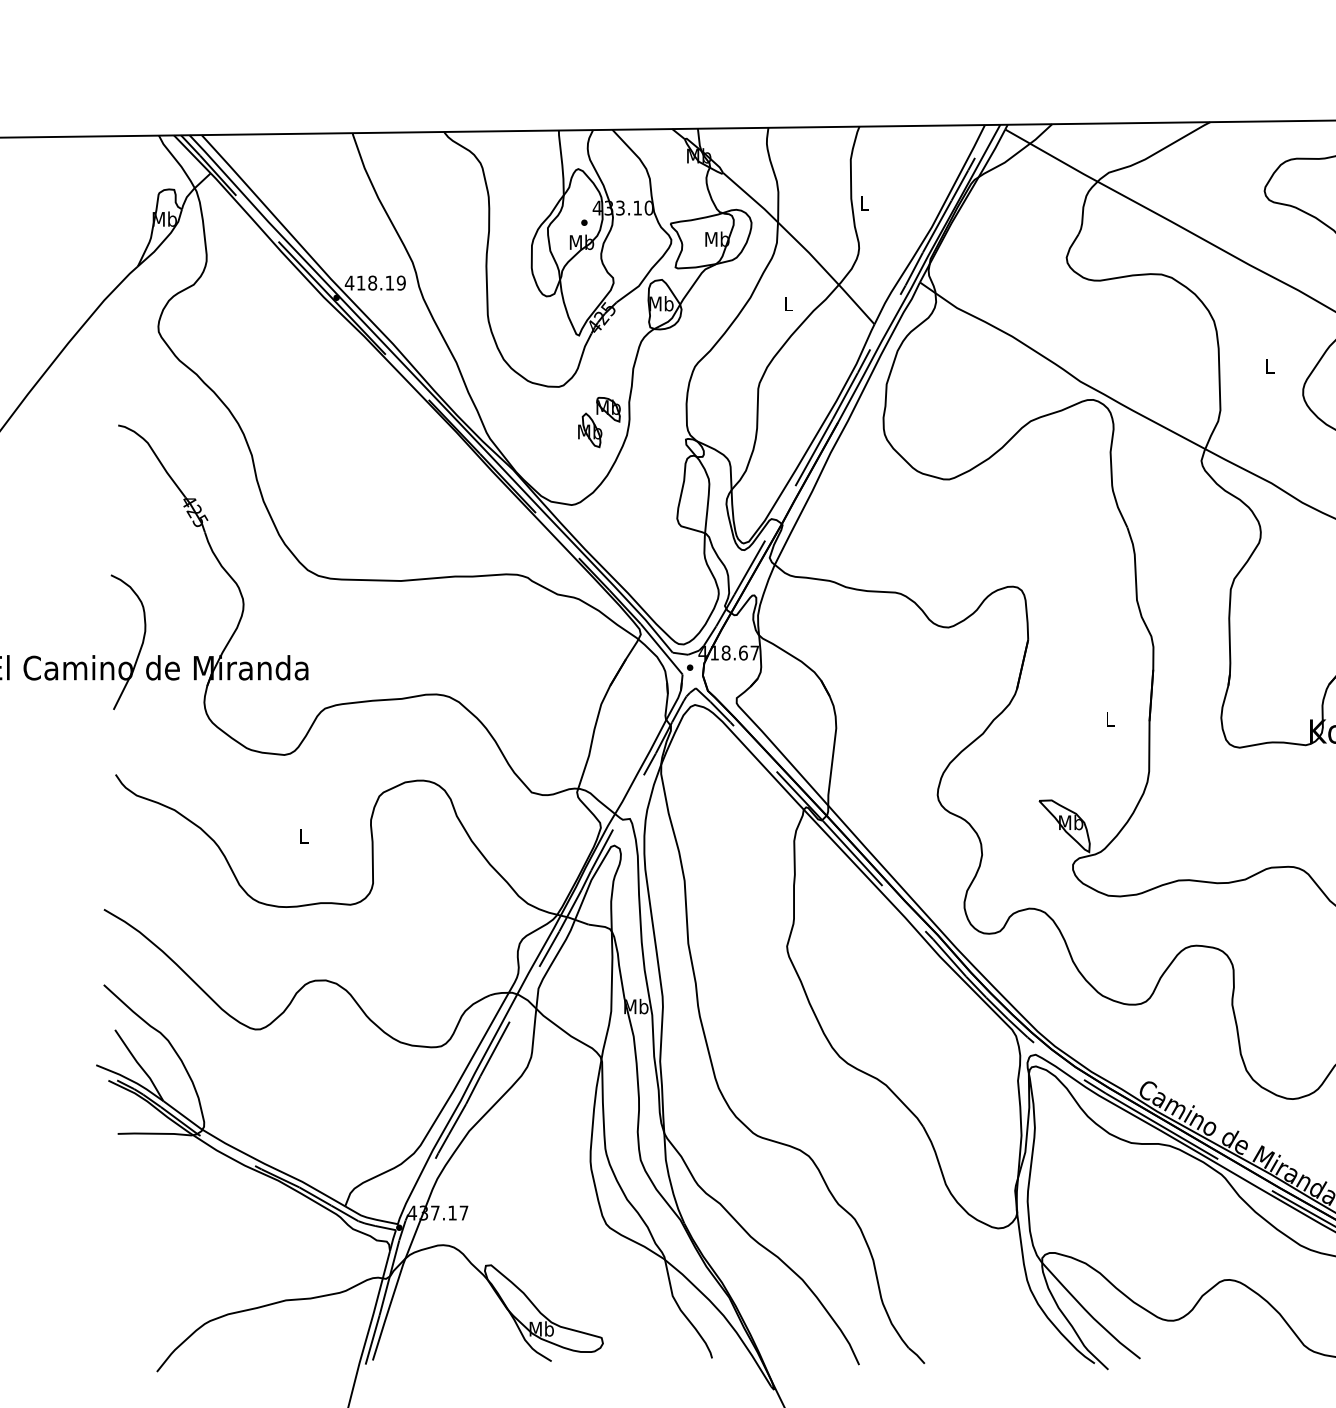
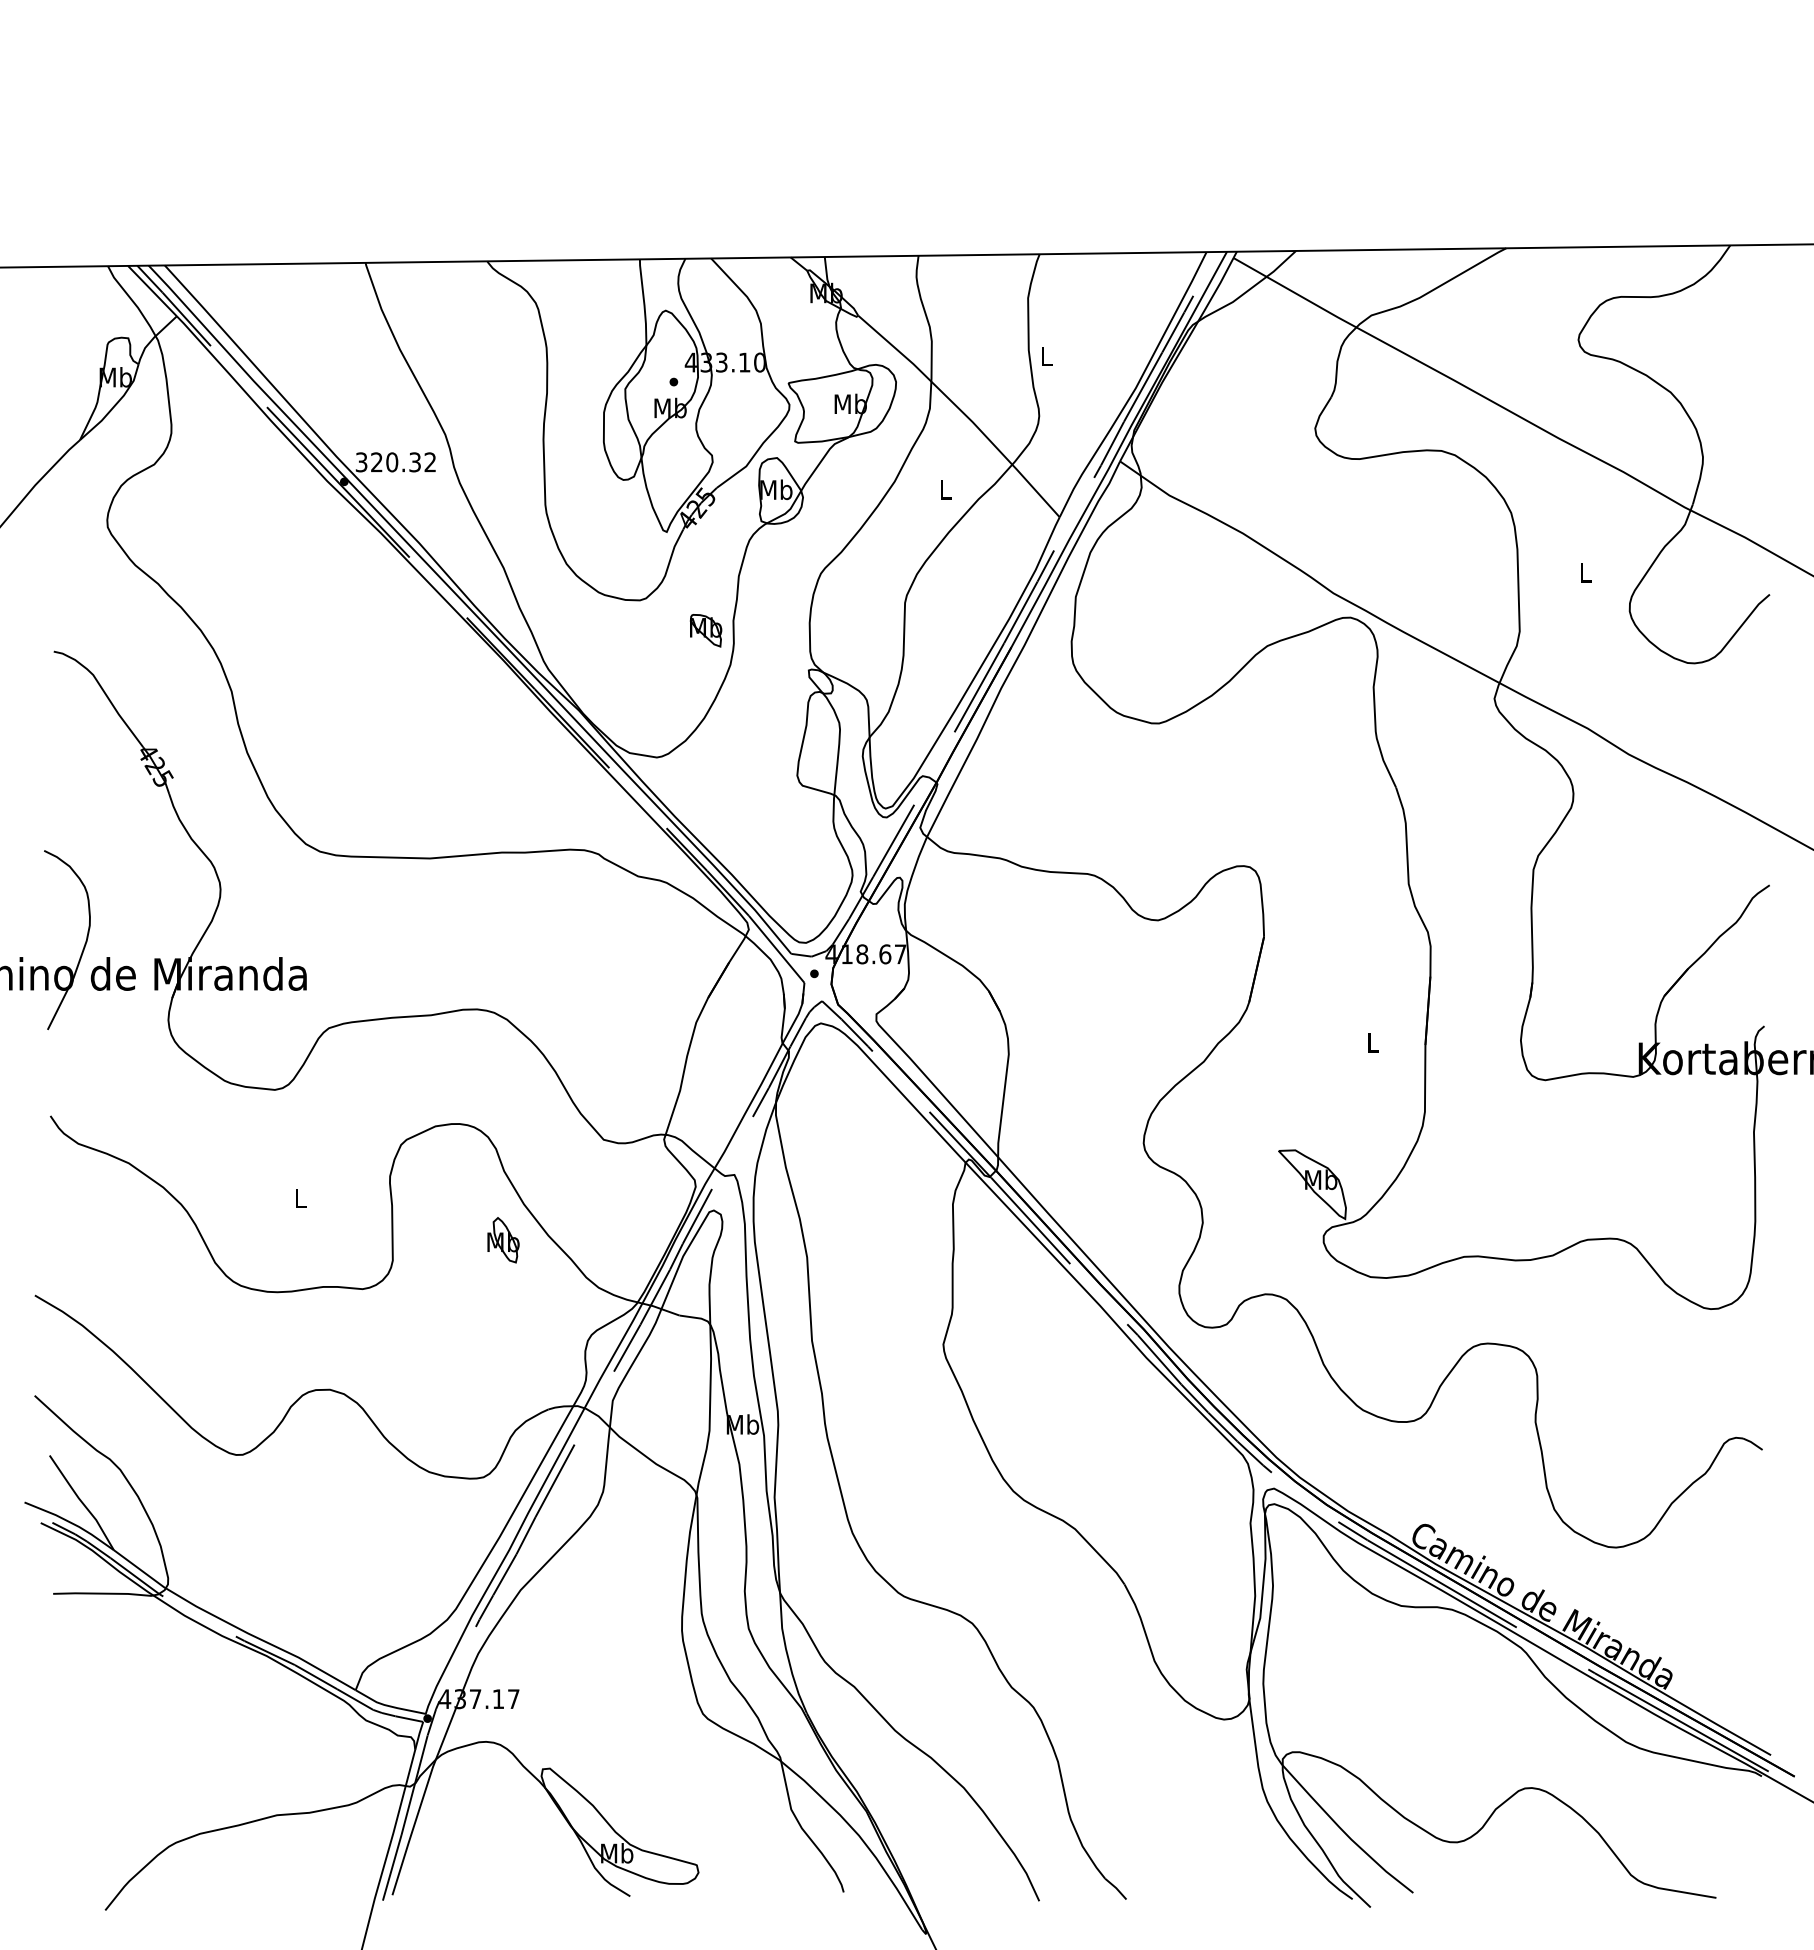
text: (375, 283) -> (395, 462), 418.19 -> 320.32
part: (590, 430) -> (503, 1240), moved

